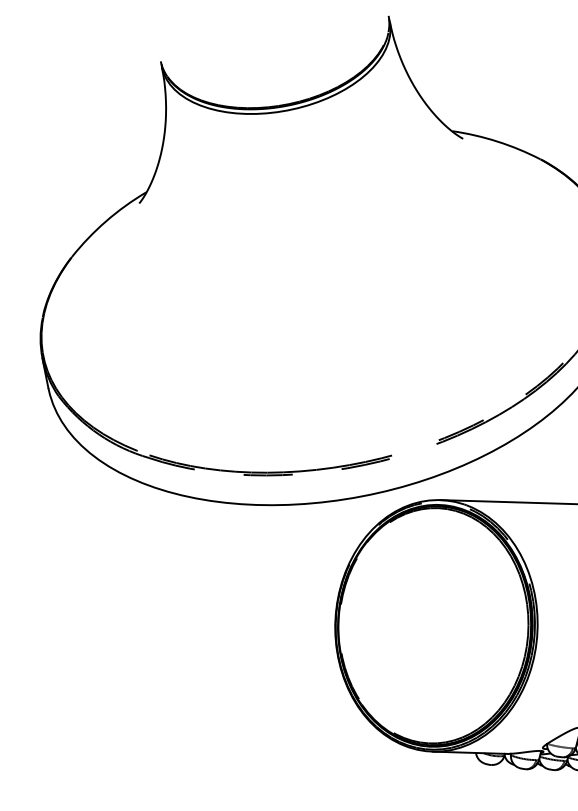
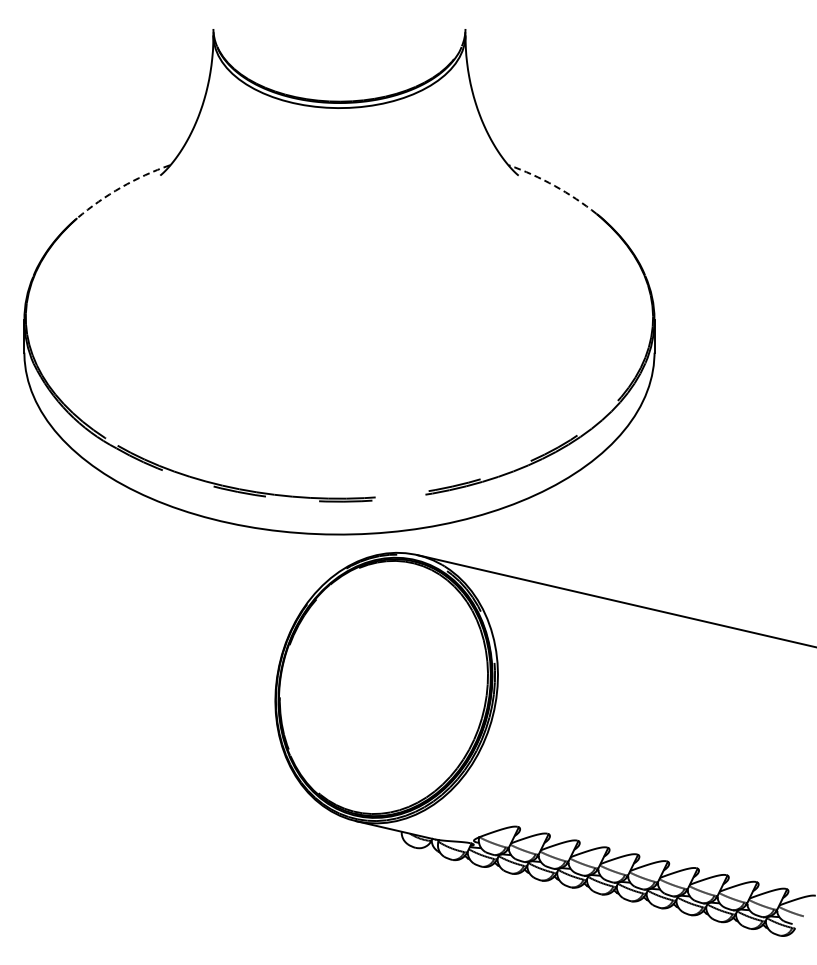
arc: (497, 141) -> (554, 185), solid -> dashed
arc: (106, 221) -> (121, 187), solid -> dashed

